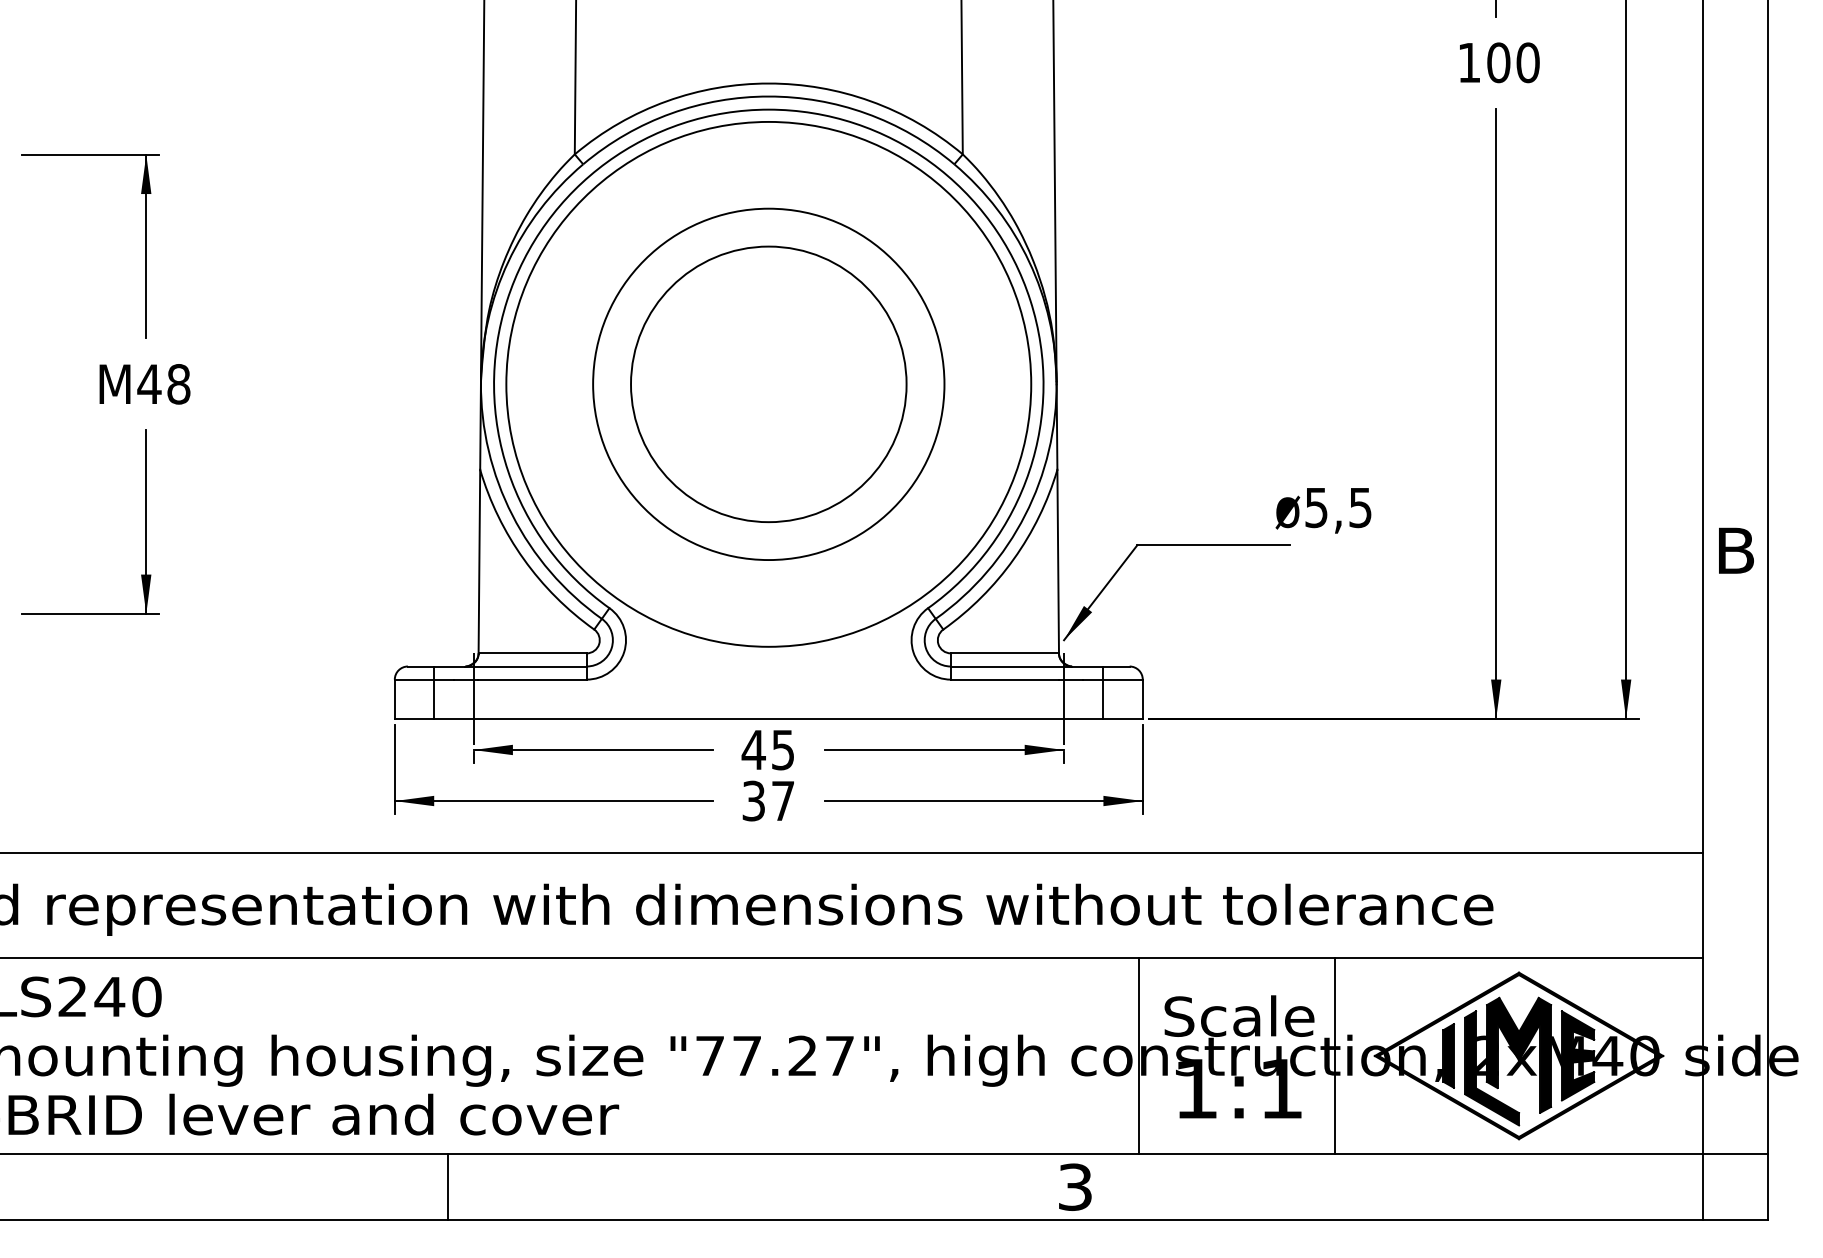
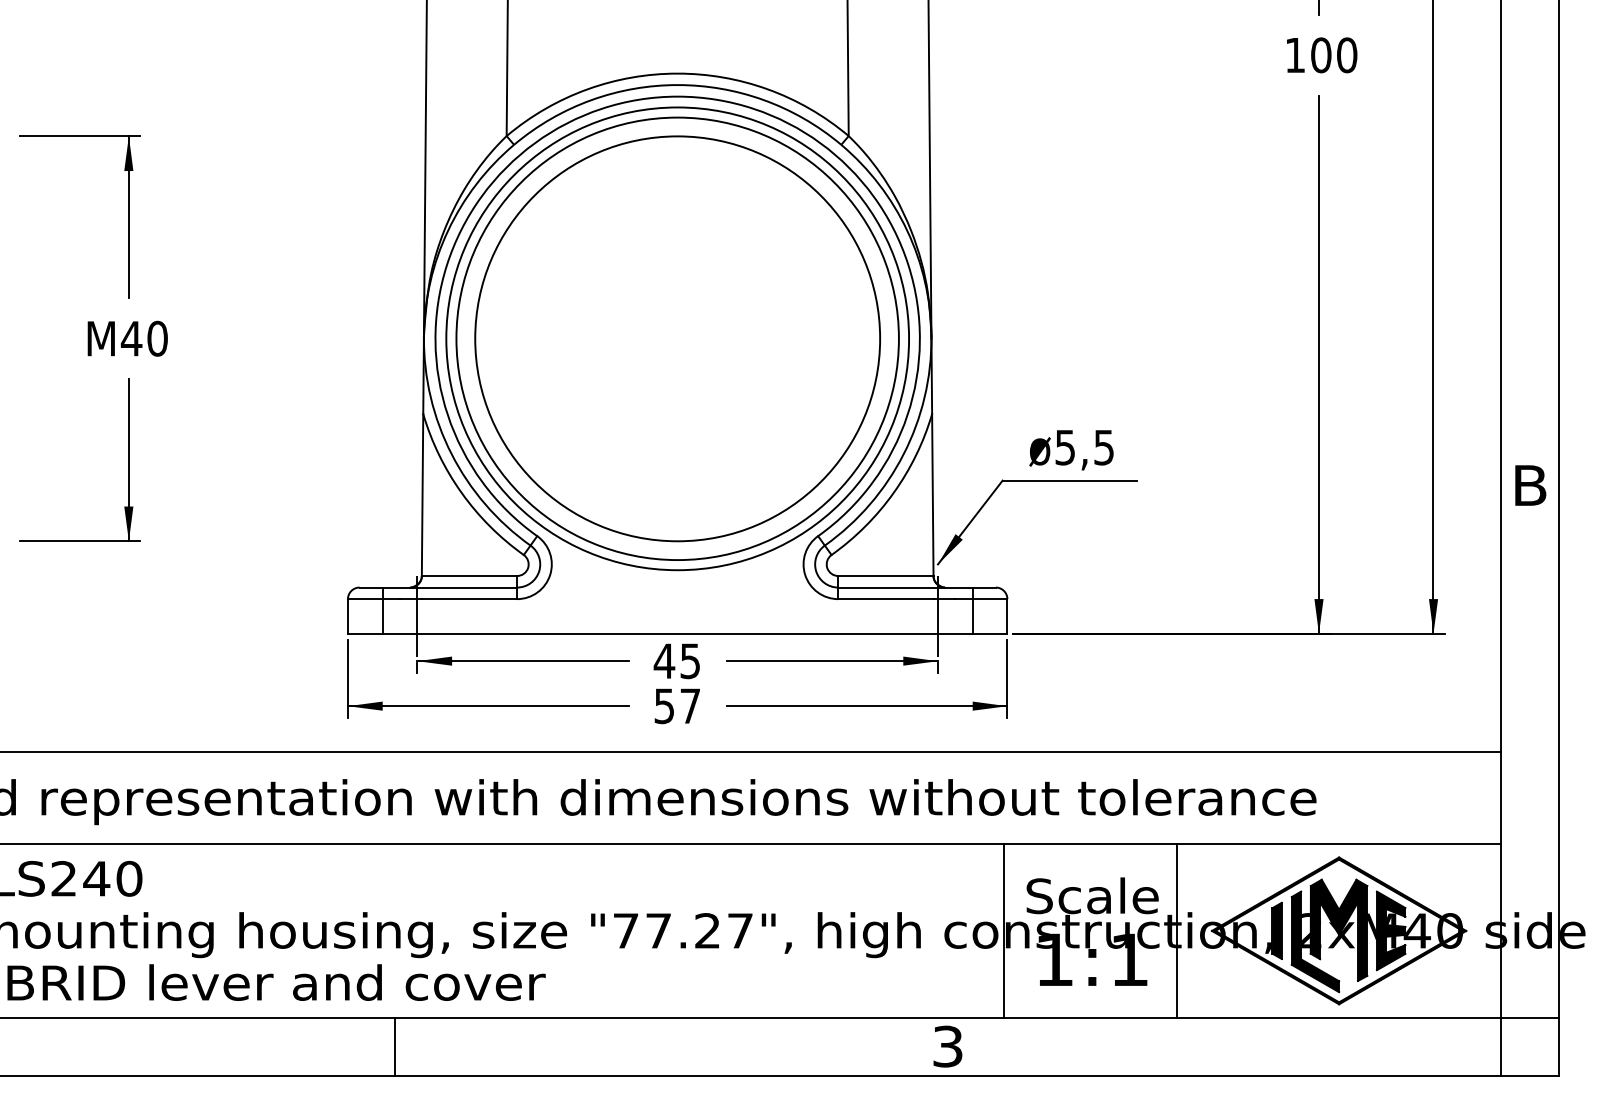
text: (178, 384) -> (157, 338), M48 -> M40
circle: (768, 384) -> (677, 338), size x1.43
circle: (768, 384) -> (677, 338), size x1.67
text: (1323, 510) -> (1071, 450), moved
text: (753, 800) -> (664, 705), 37 -> 57

